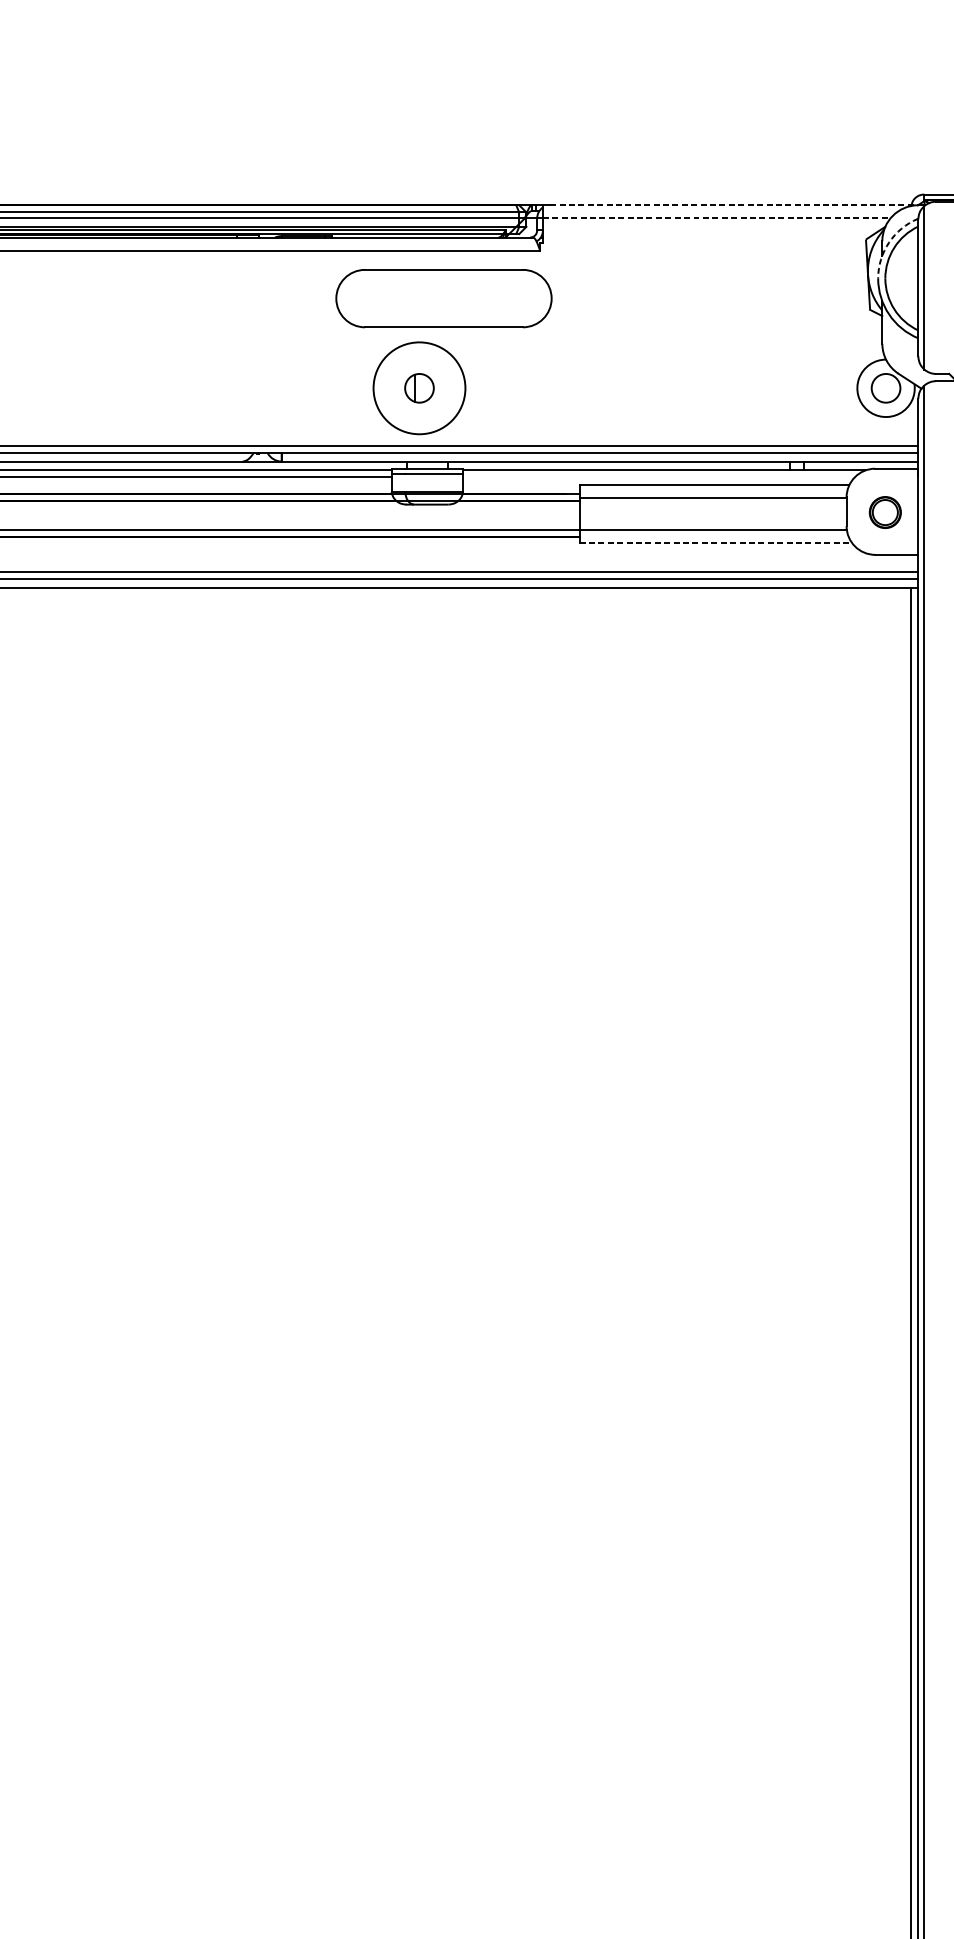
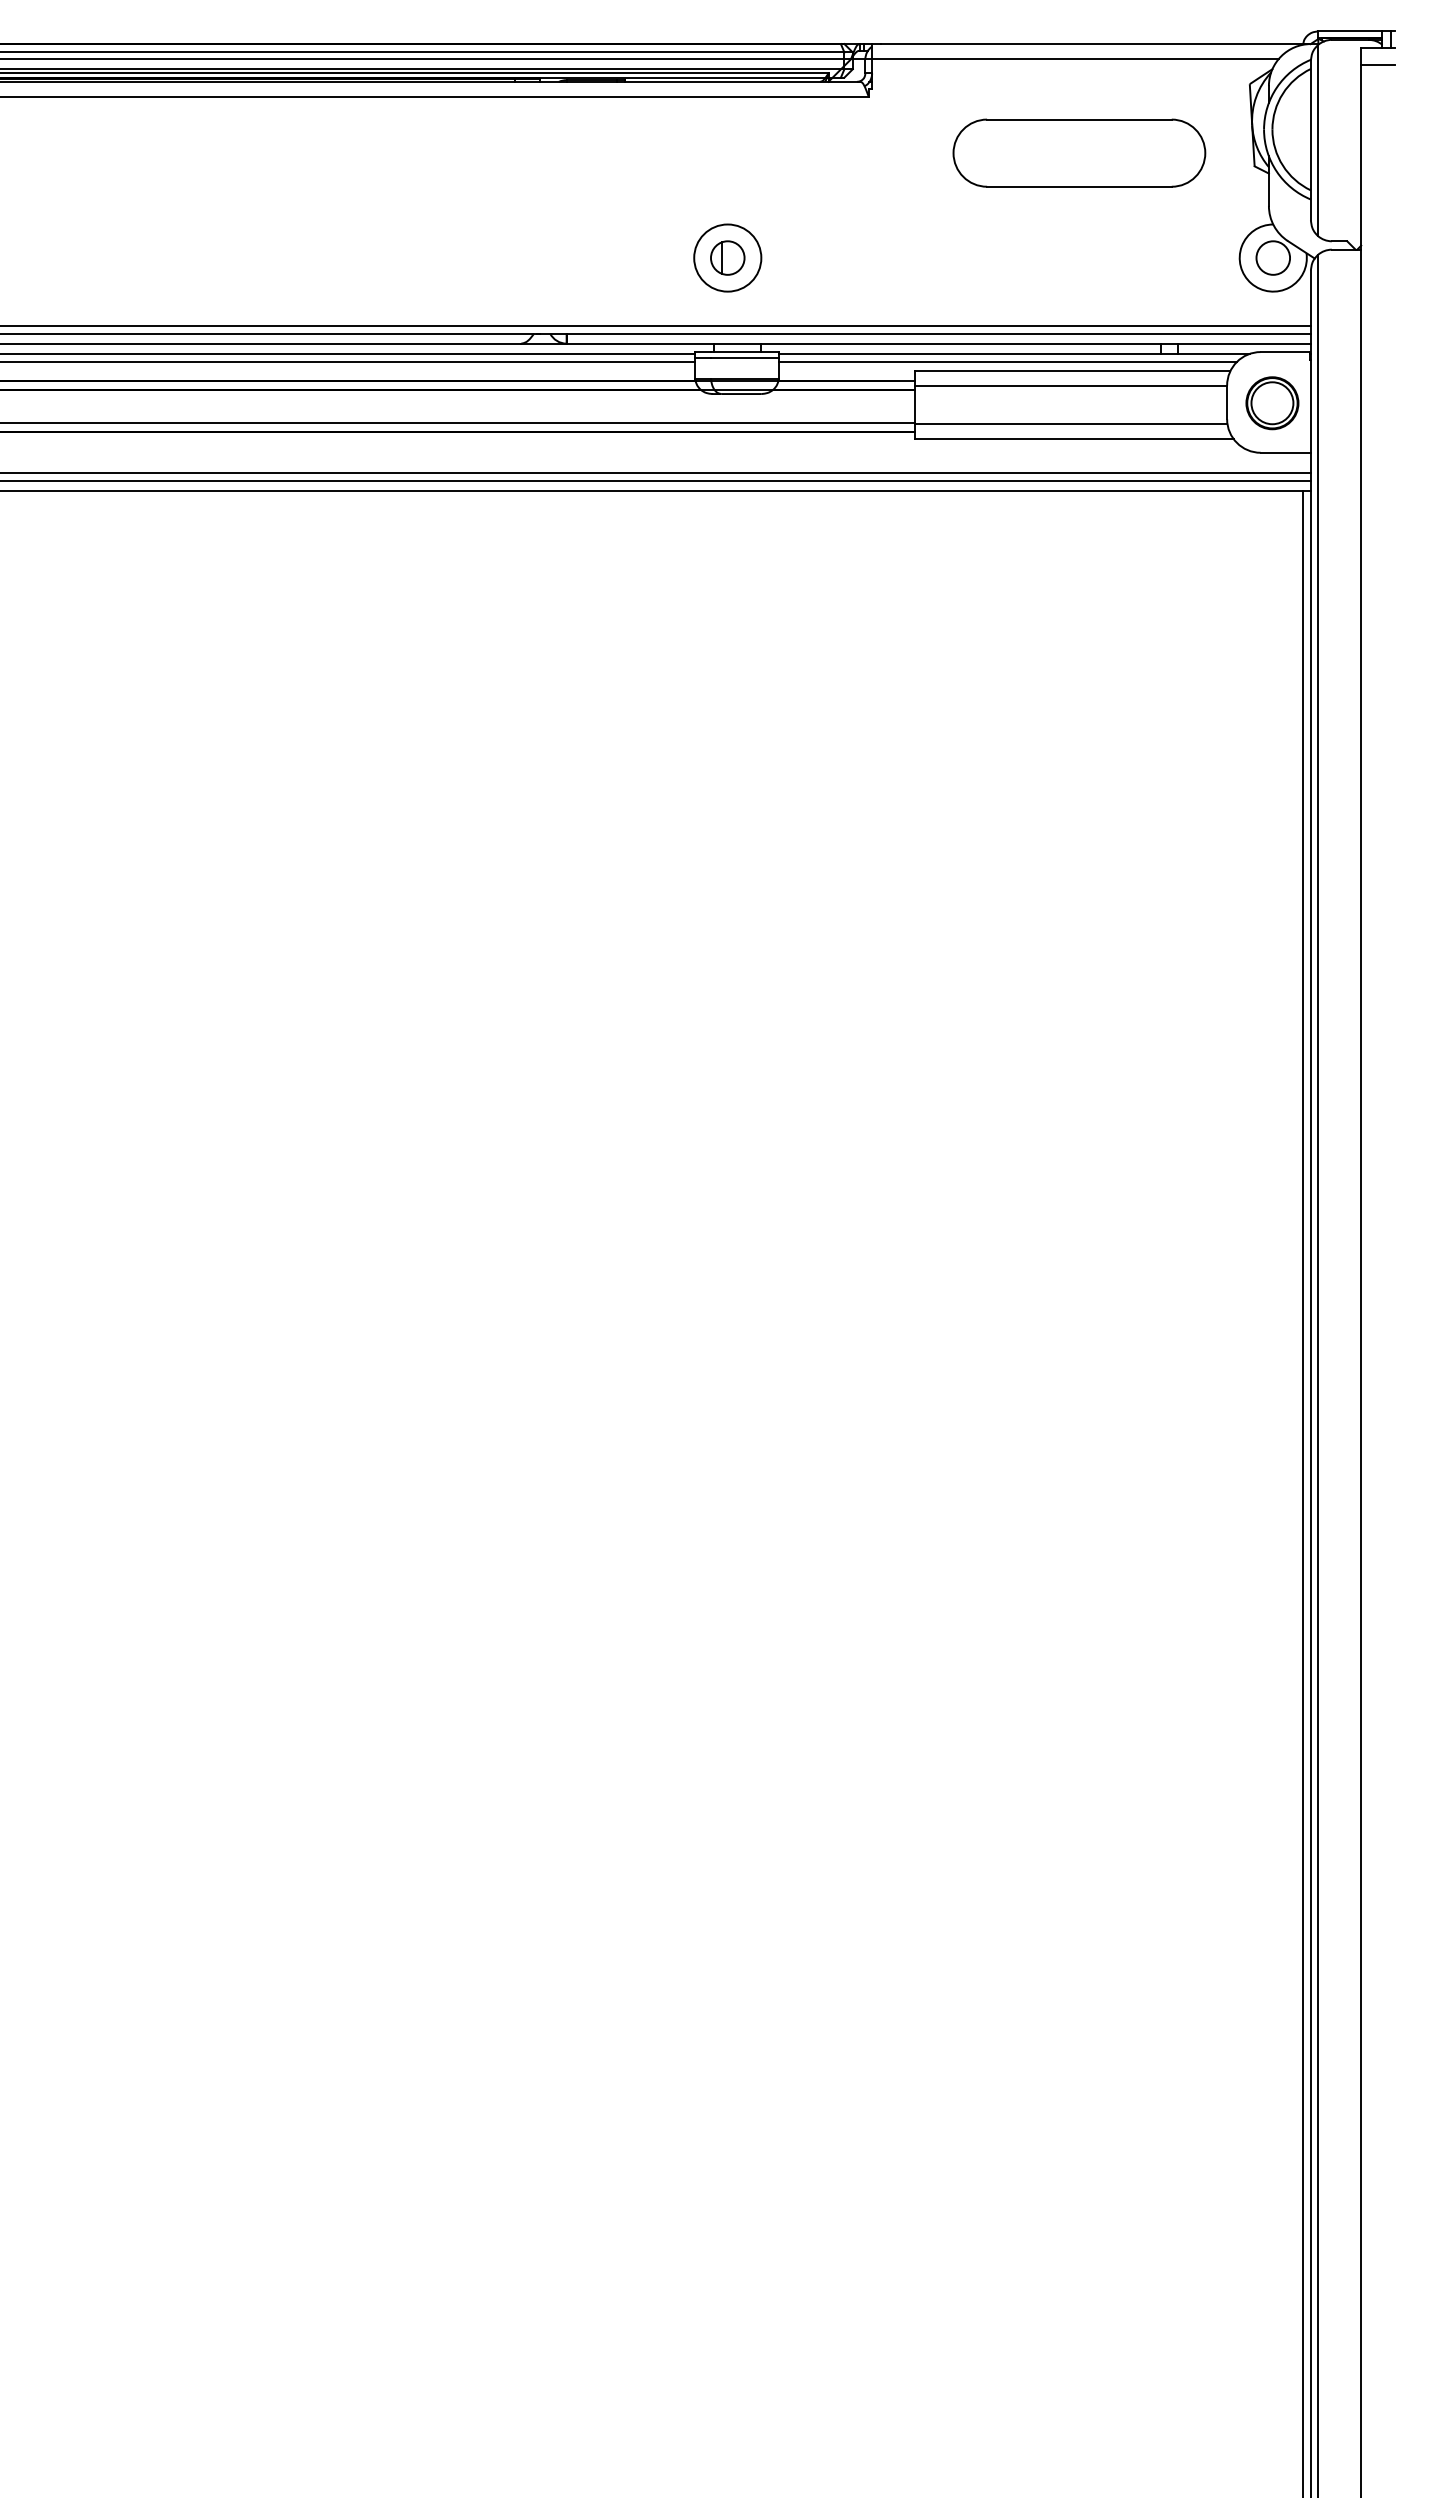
line: (734, 205) -> (1096, 44), dashed -> solid
line: (716, 218) -> (1075, 59), dashed -> solid
arc: (888, 242) -> (1276, 87), dashed -> solid
part: (444, 298) -> (1079, 152), moved
circle: (419, 387) -> (727, 257), size x0.62
line: (658, 477) -> (1007, 362), added
part: (885, 512) -> (1272, 403), size x1.43
line: (716, 543) -> (1074, 439), dashed -> solid

